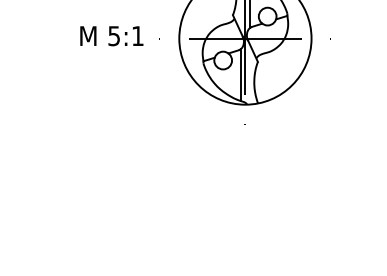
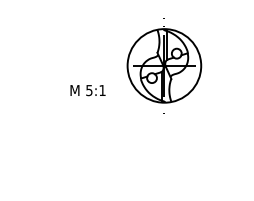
text: (110, 36) -> (87, 90), moved

